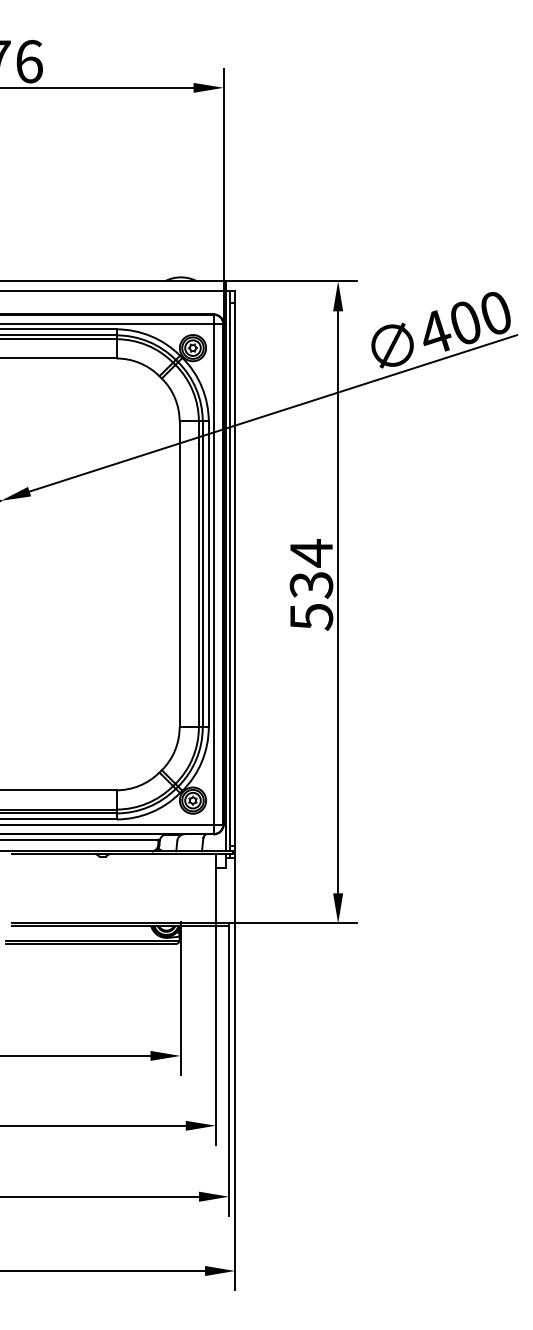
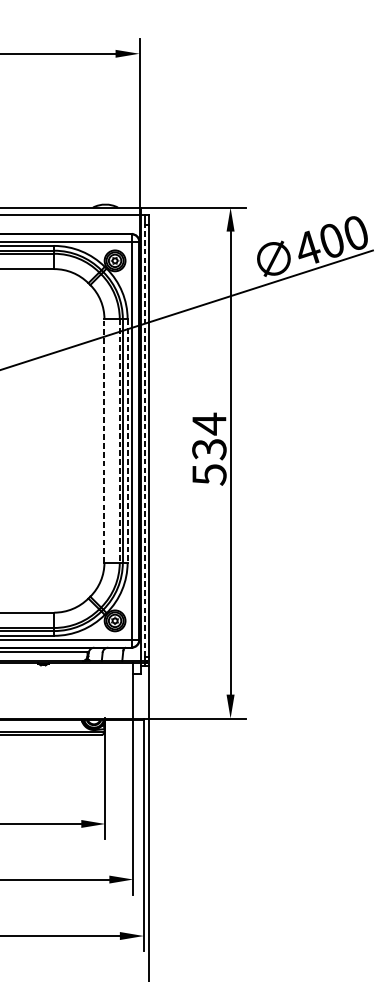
line: (179, 574) -> (104, 440), solid -> dashed
line: (198, 574) -> (119, 440), solid -> dashed
line: (208, 574) -> (127, 440), solid -> dashed
line: (230, 574) -> (144, 440), solid -> dashed

